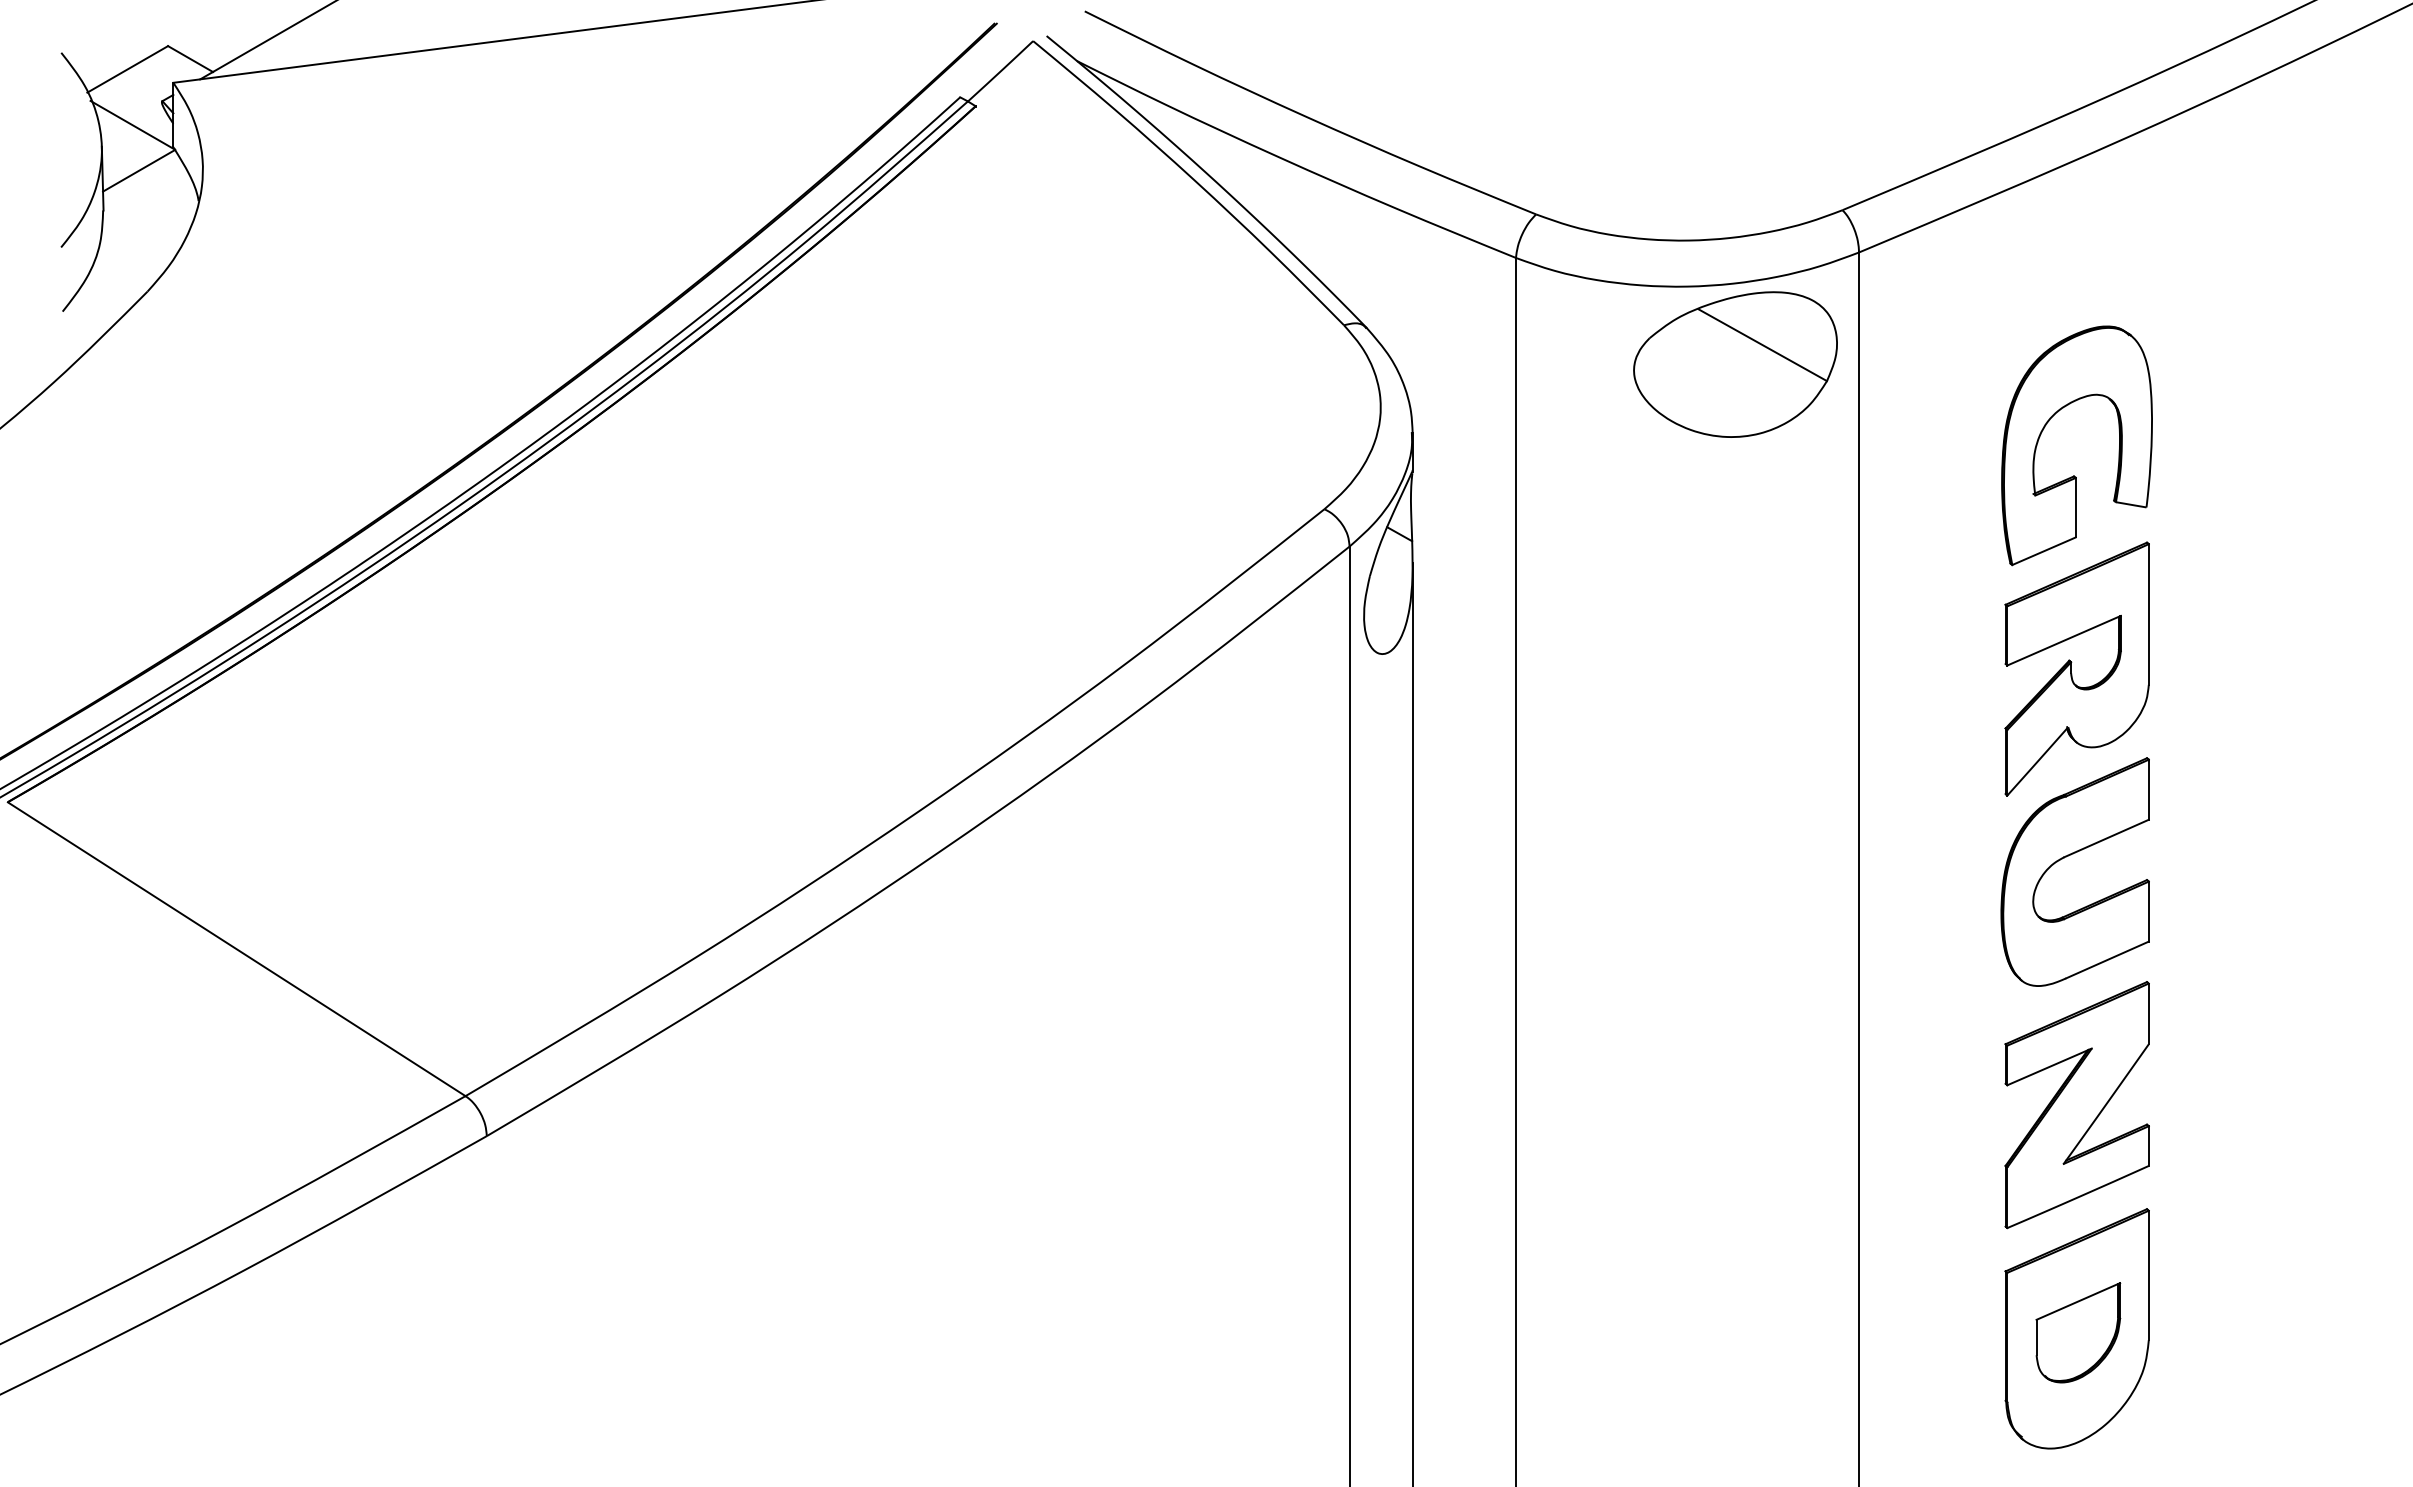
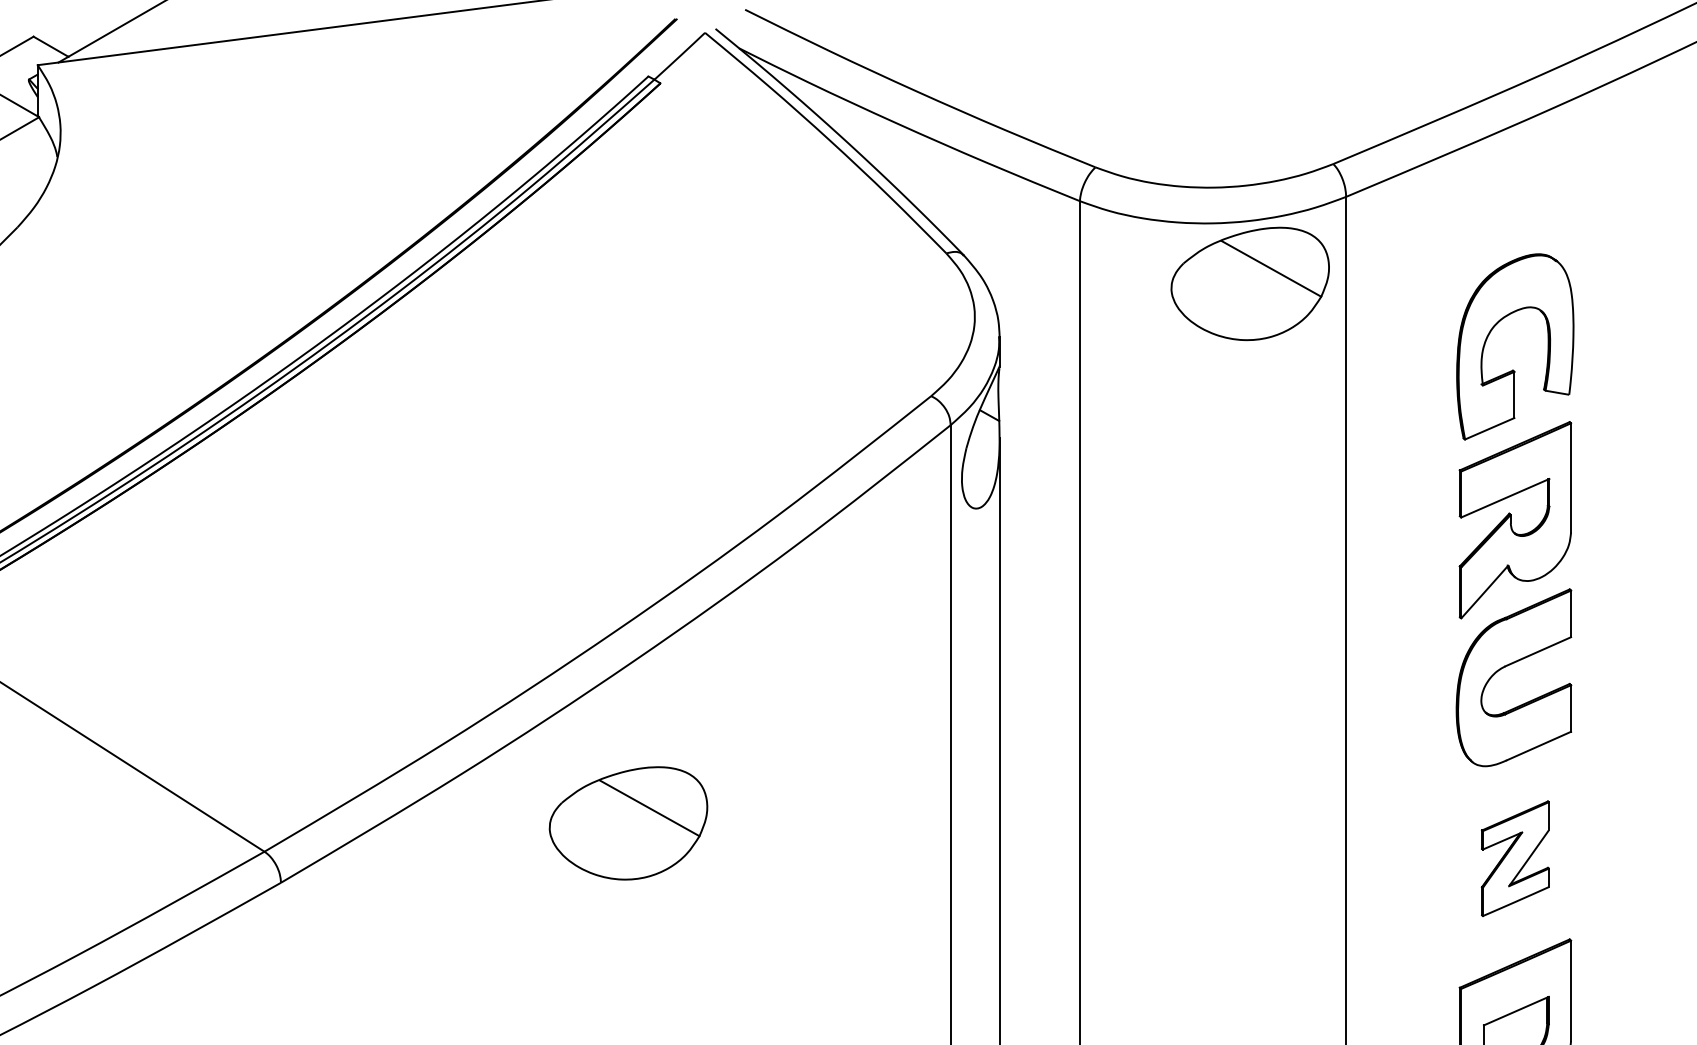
part: (934, 1059) -> (628, 823), added
part: (2076, 1105) -> (1514, 859), size x0.6

